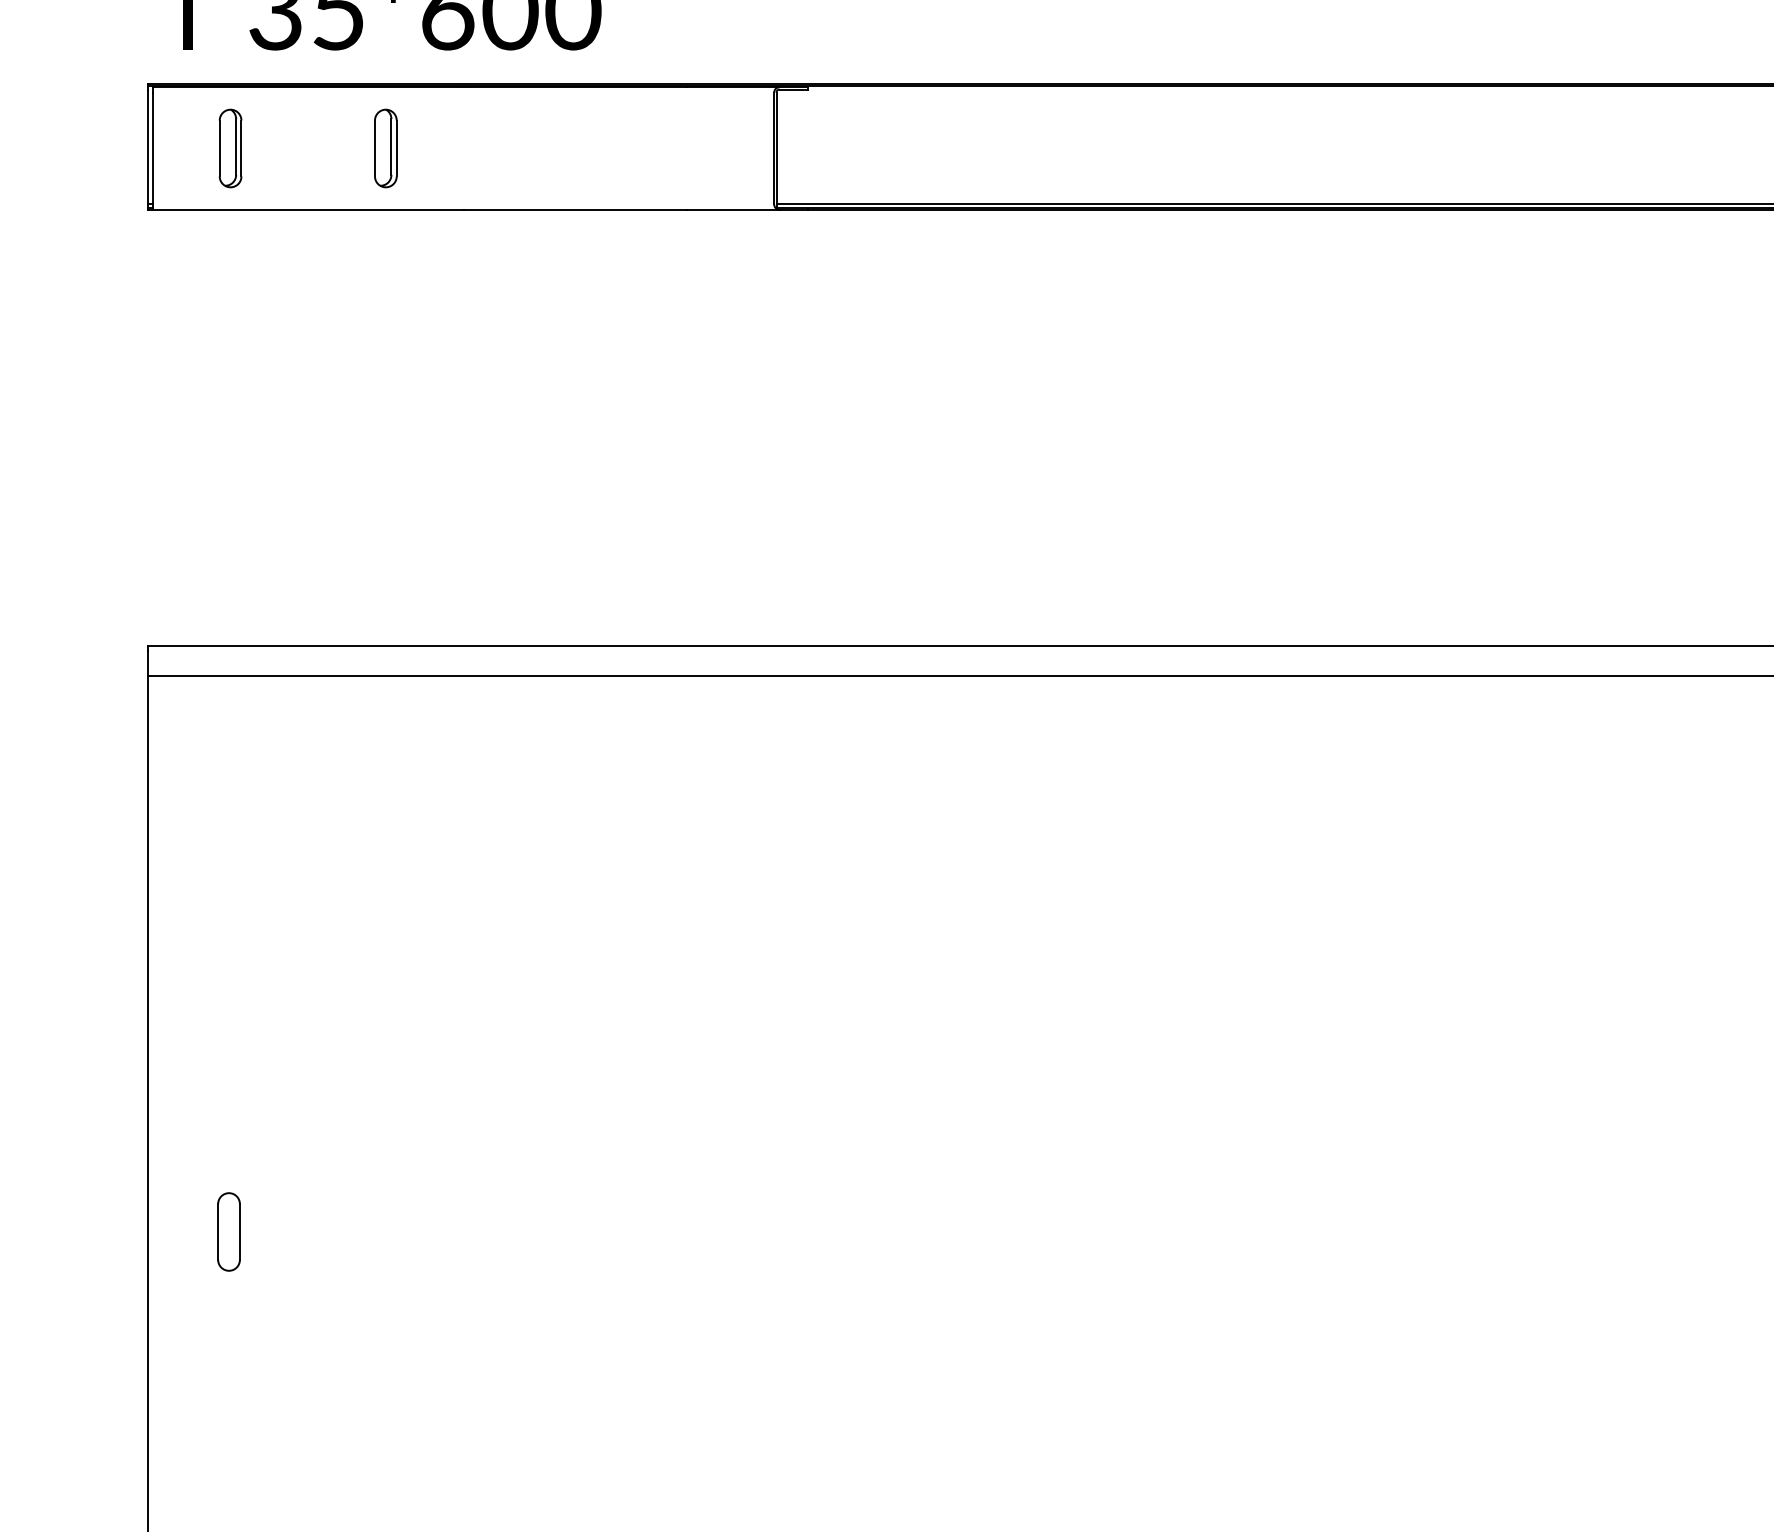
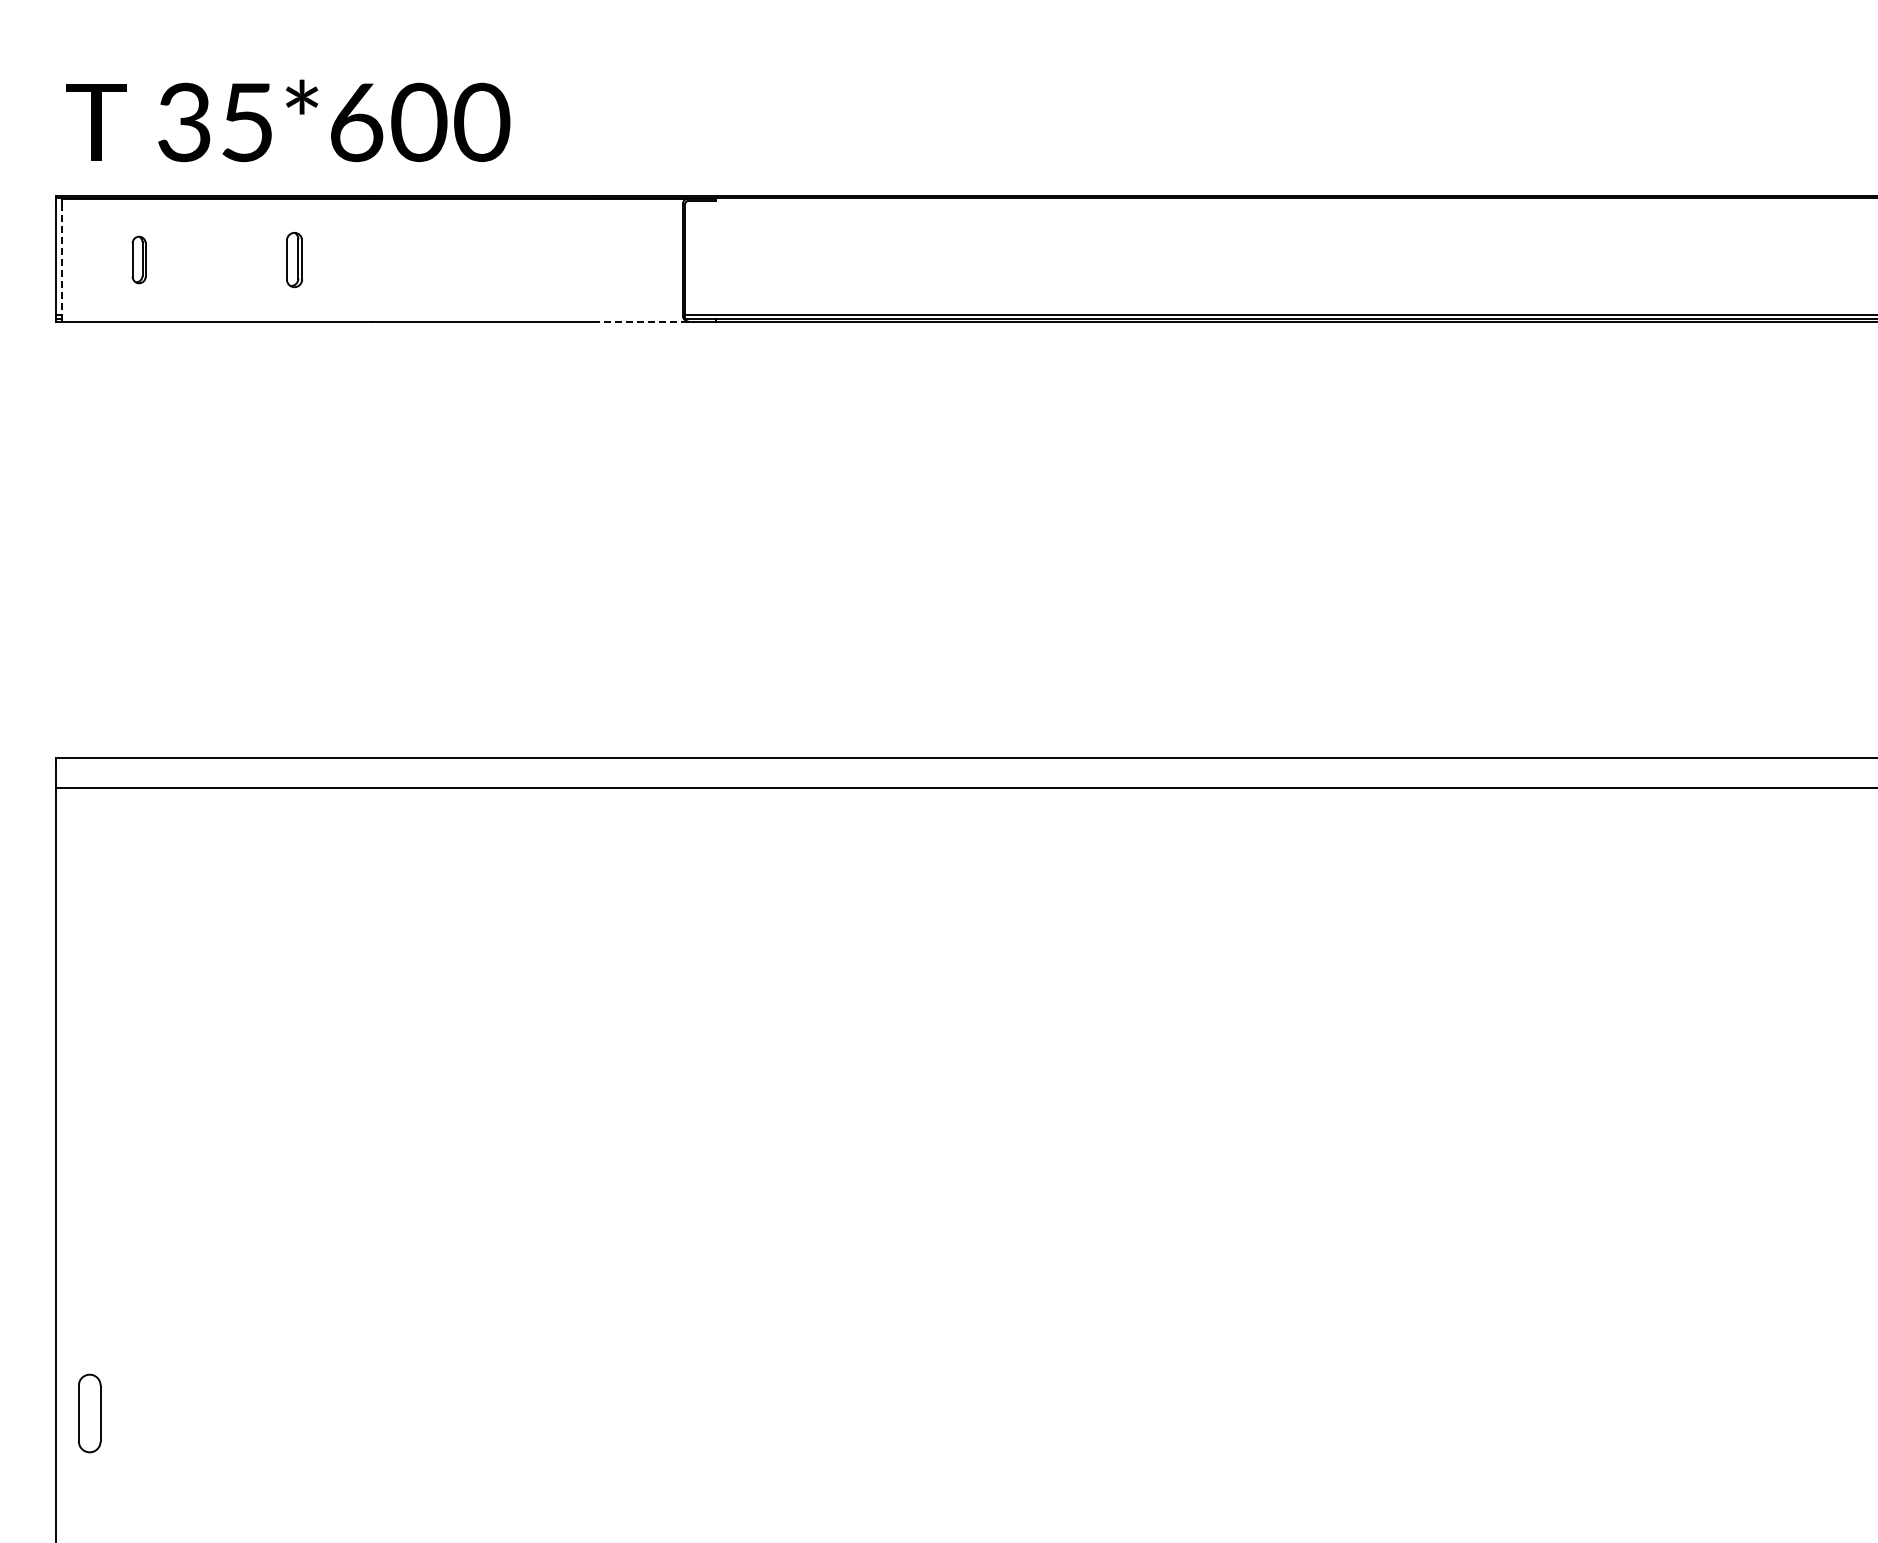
part: (229, 147) -> (138, 259), size x0.6
part: (385, 147) -> (294, 259), size x0.7
line: (152, 148) -> (61, 260), solid -> dashed
line: (732, 209) -> (641, 321), solid -> dashed
part: (228, 1231) -> (89, 1413), moved

